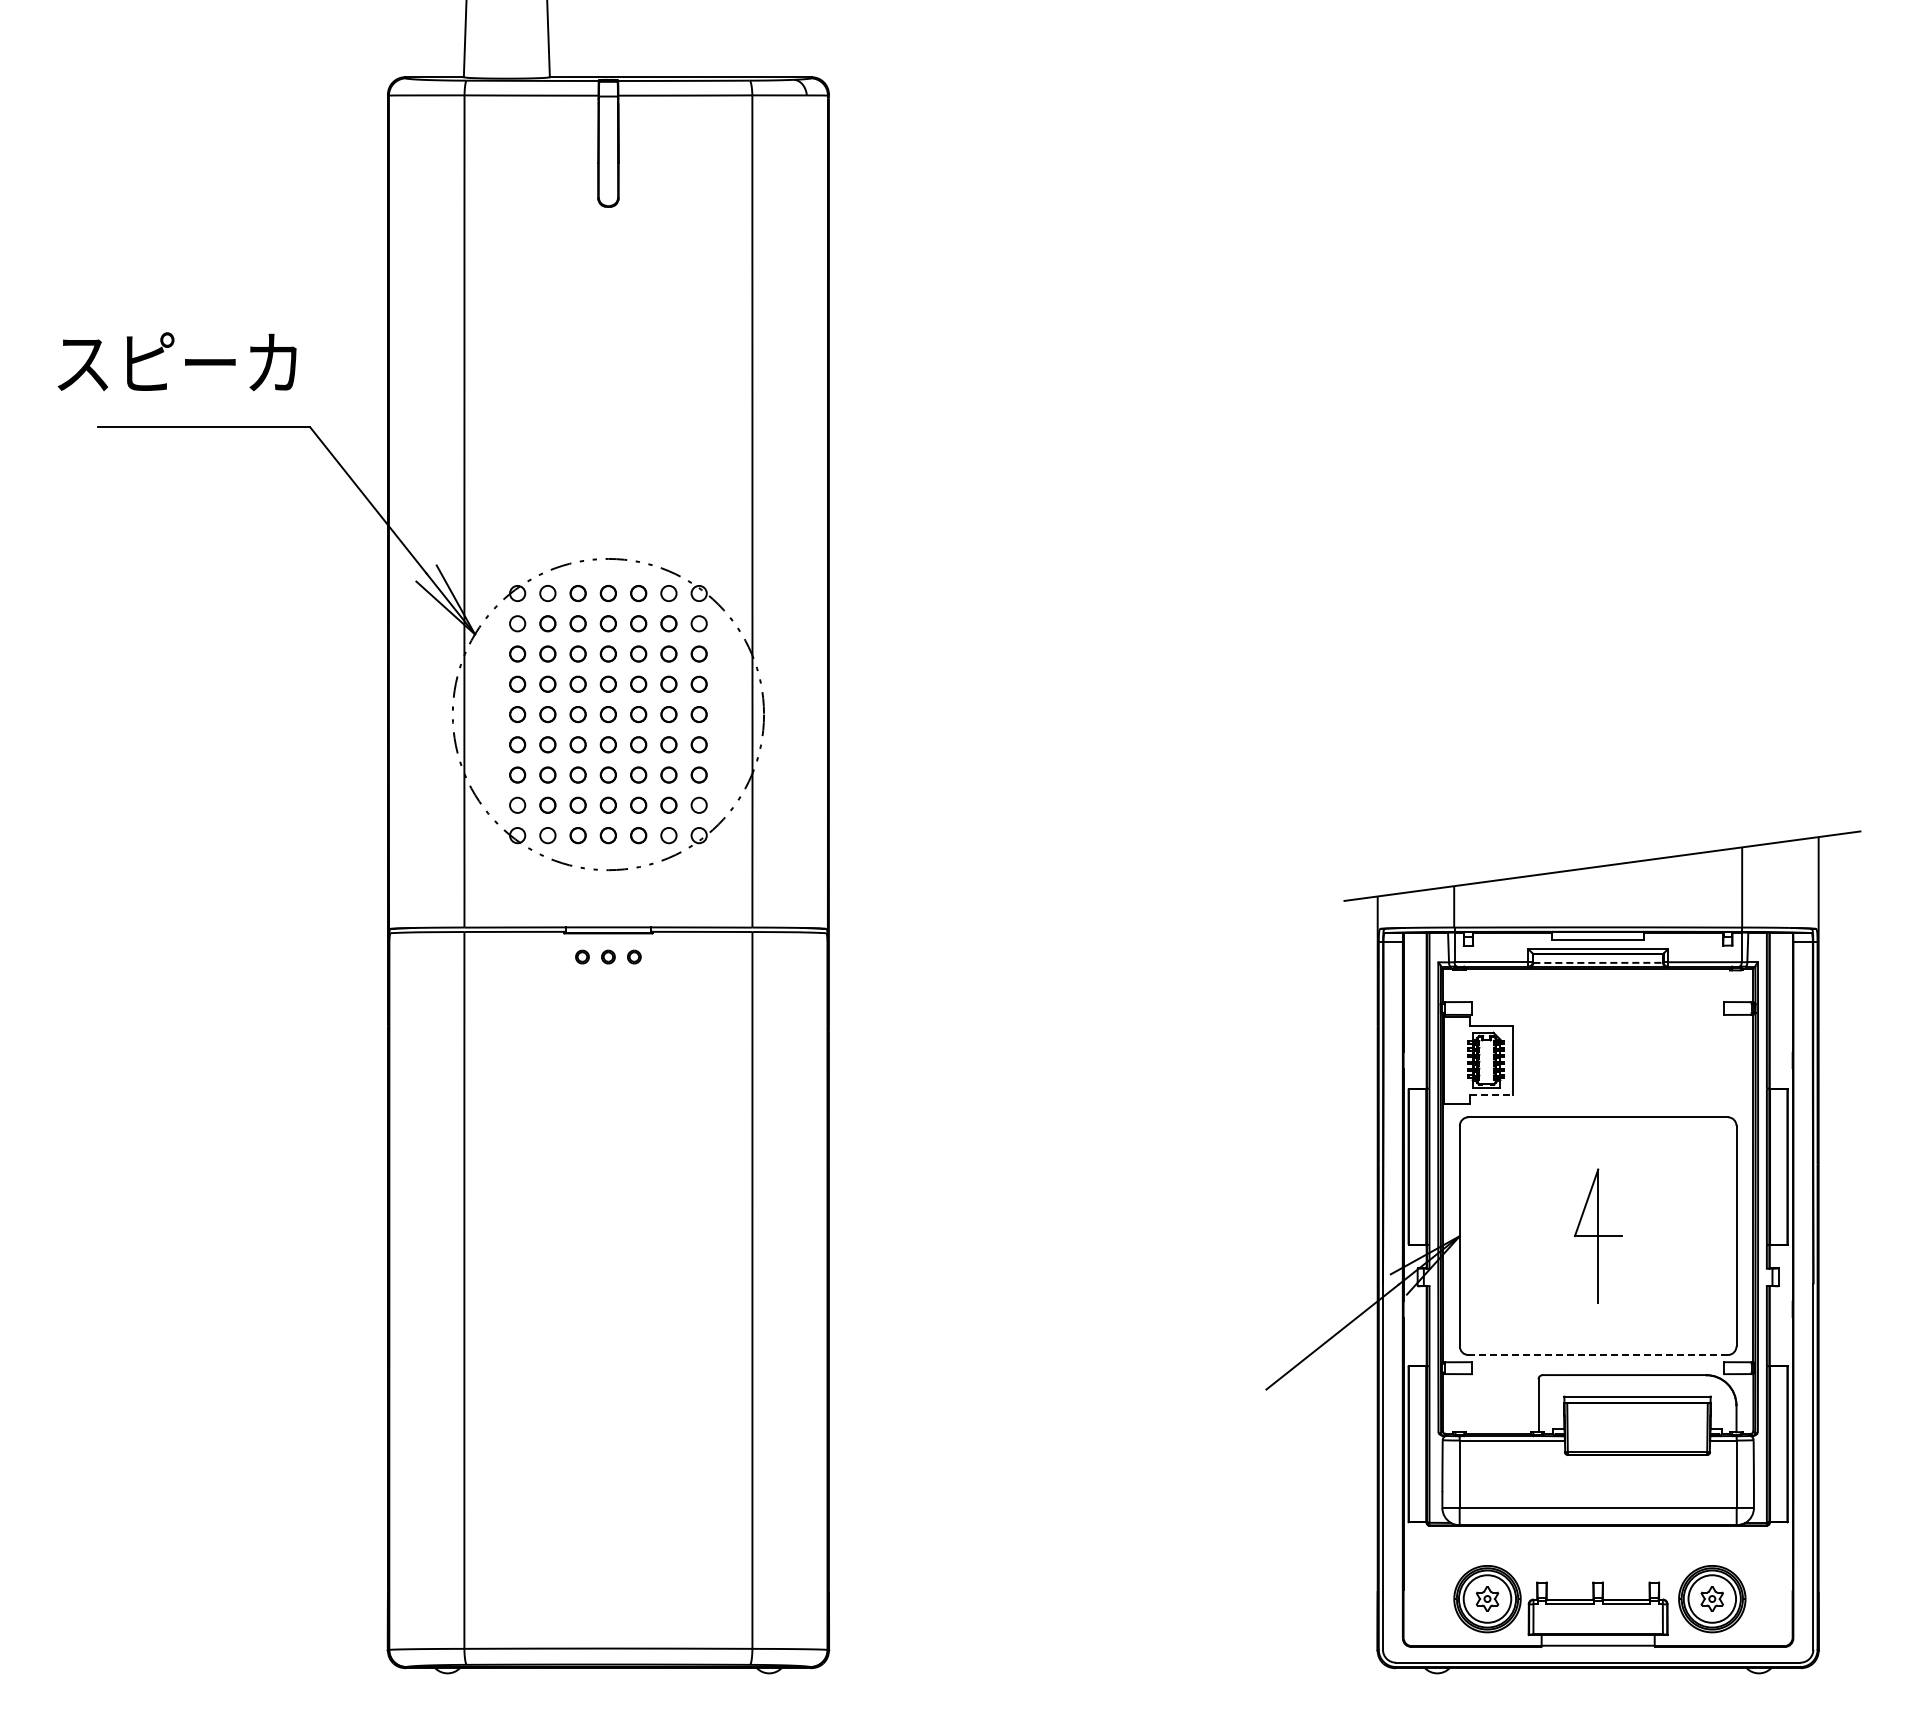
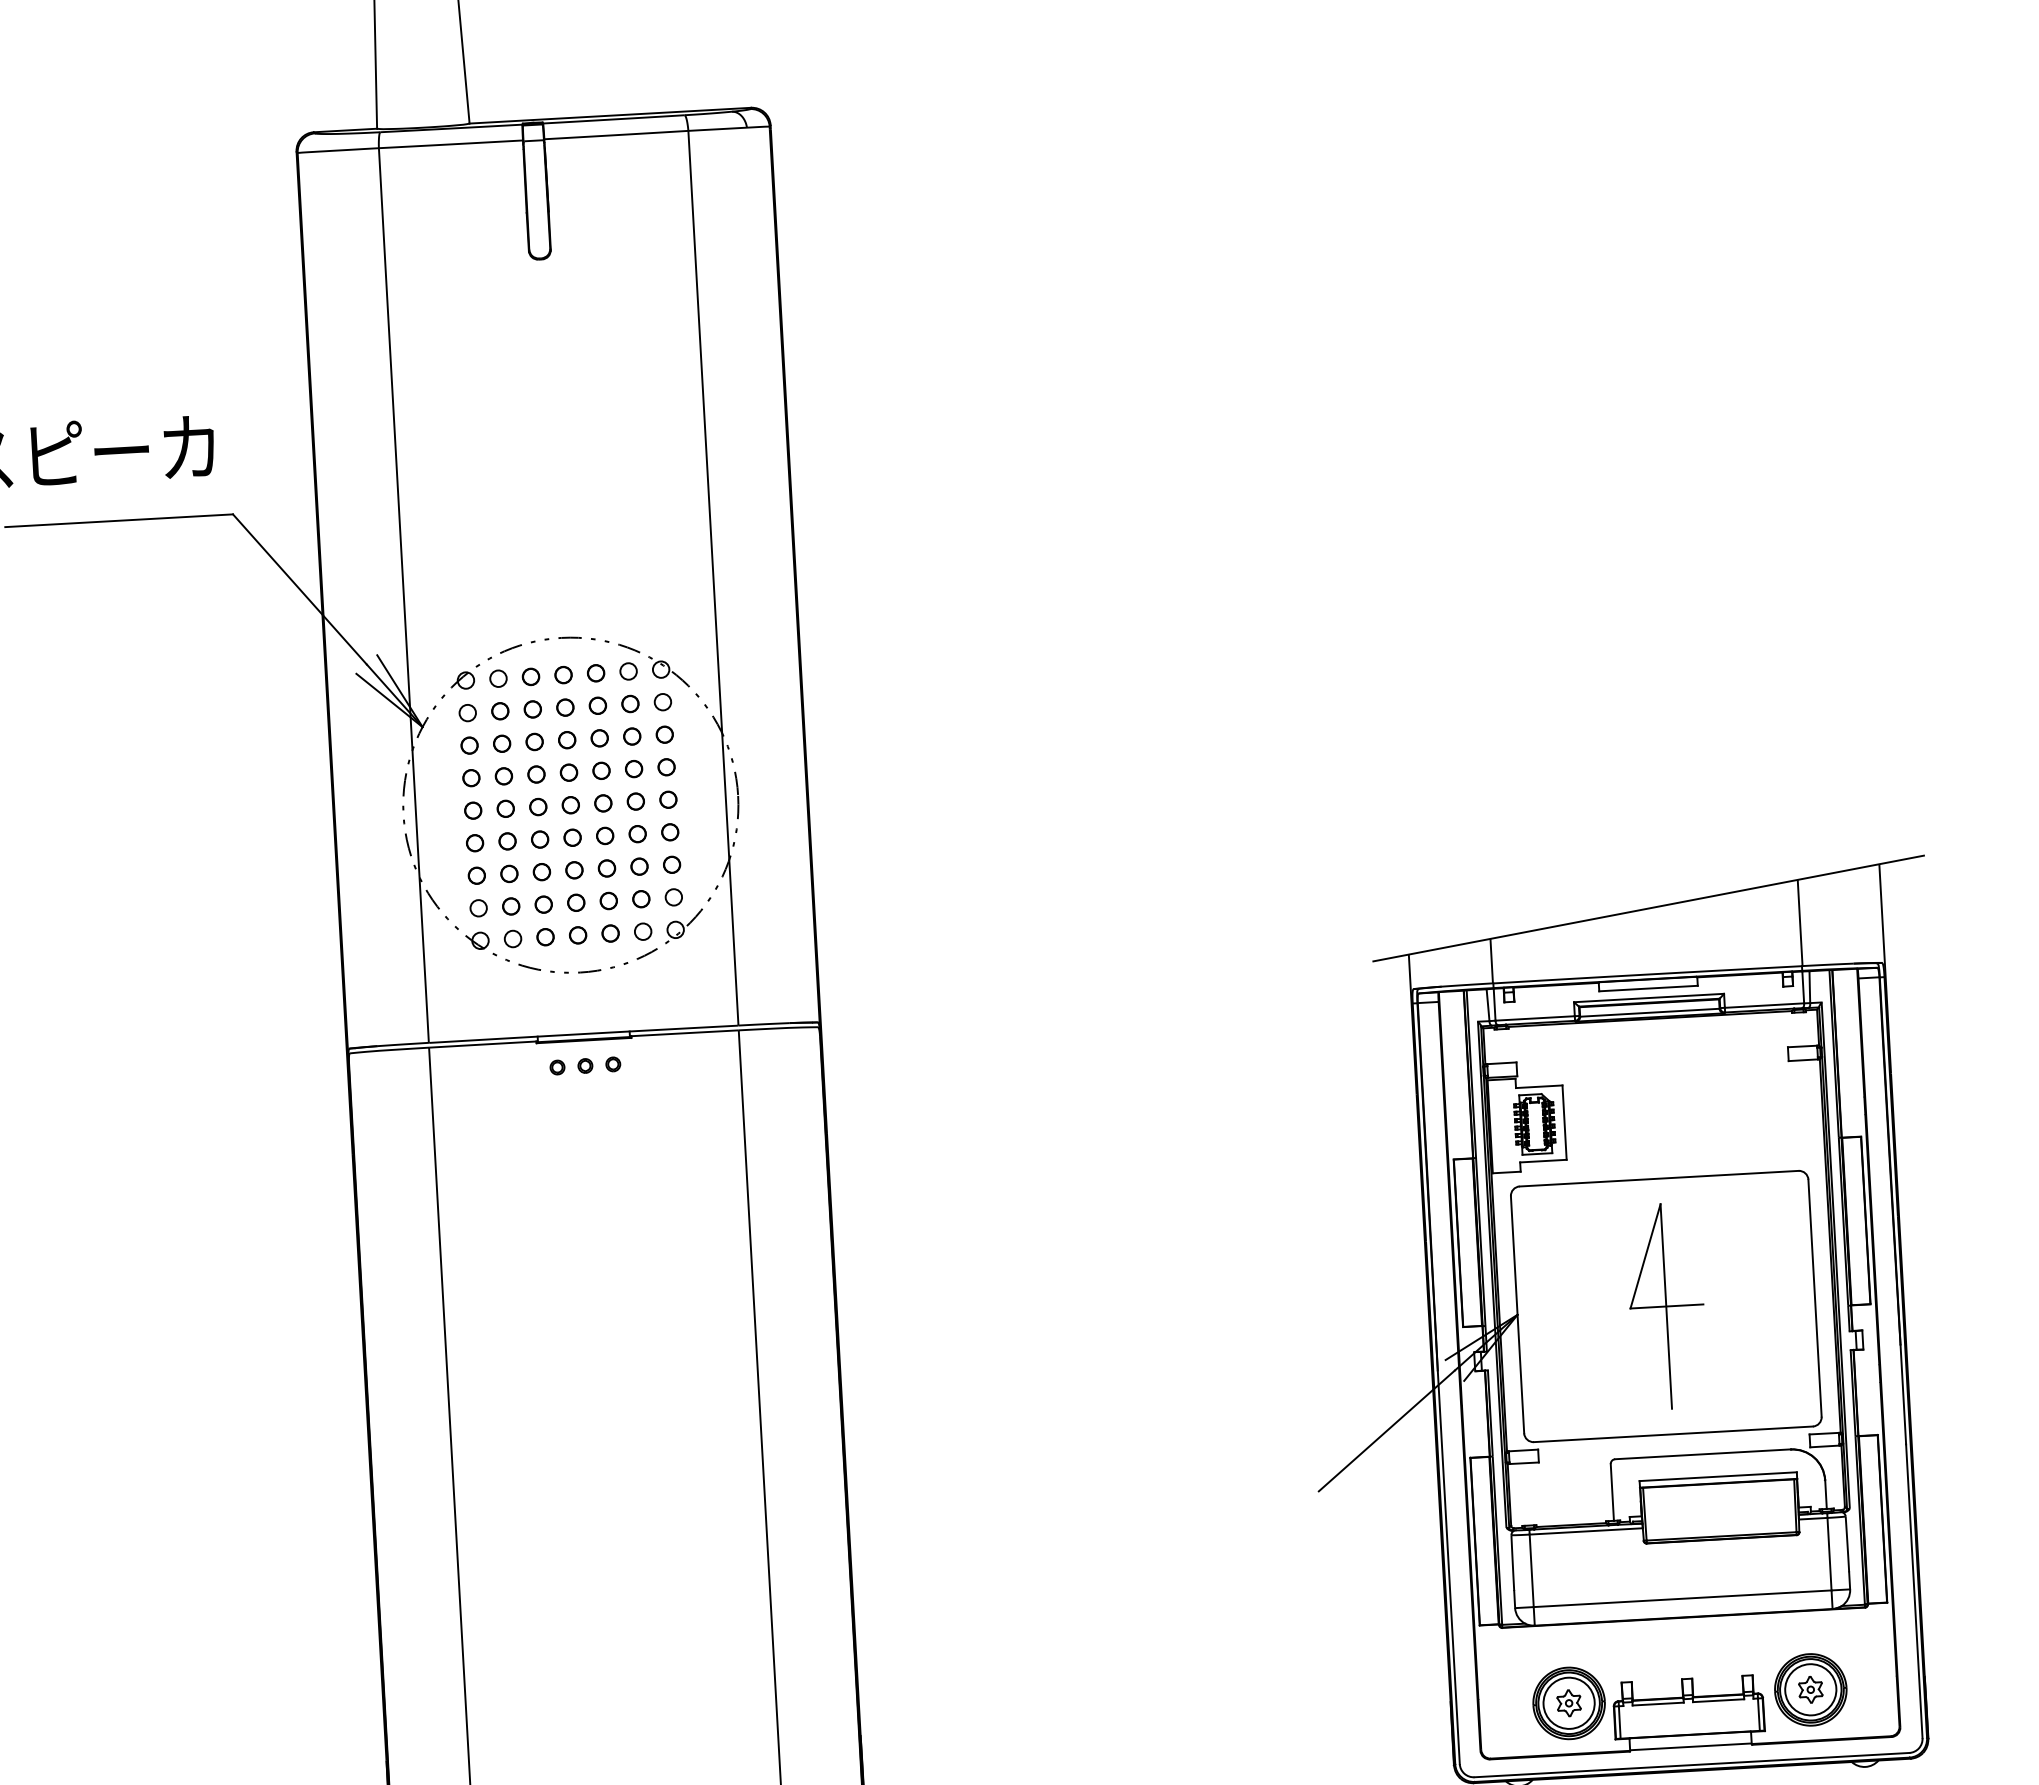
line: (1598, 962) -> (1650, 1012), dashed -> solid
line: (1491, 1094) -> (1543, 1160), dashed -> solid
part: (1598, 1235) -> (1666, 1305), size x1.43
line: (1598, 1355) -> (1673, 1434), dashed -> solid

